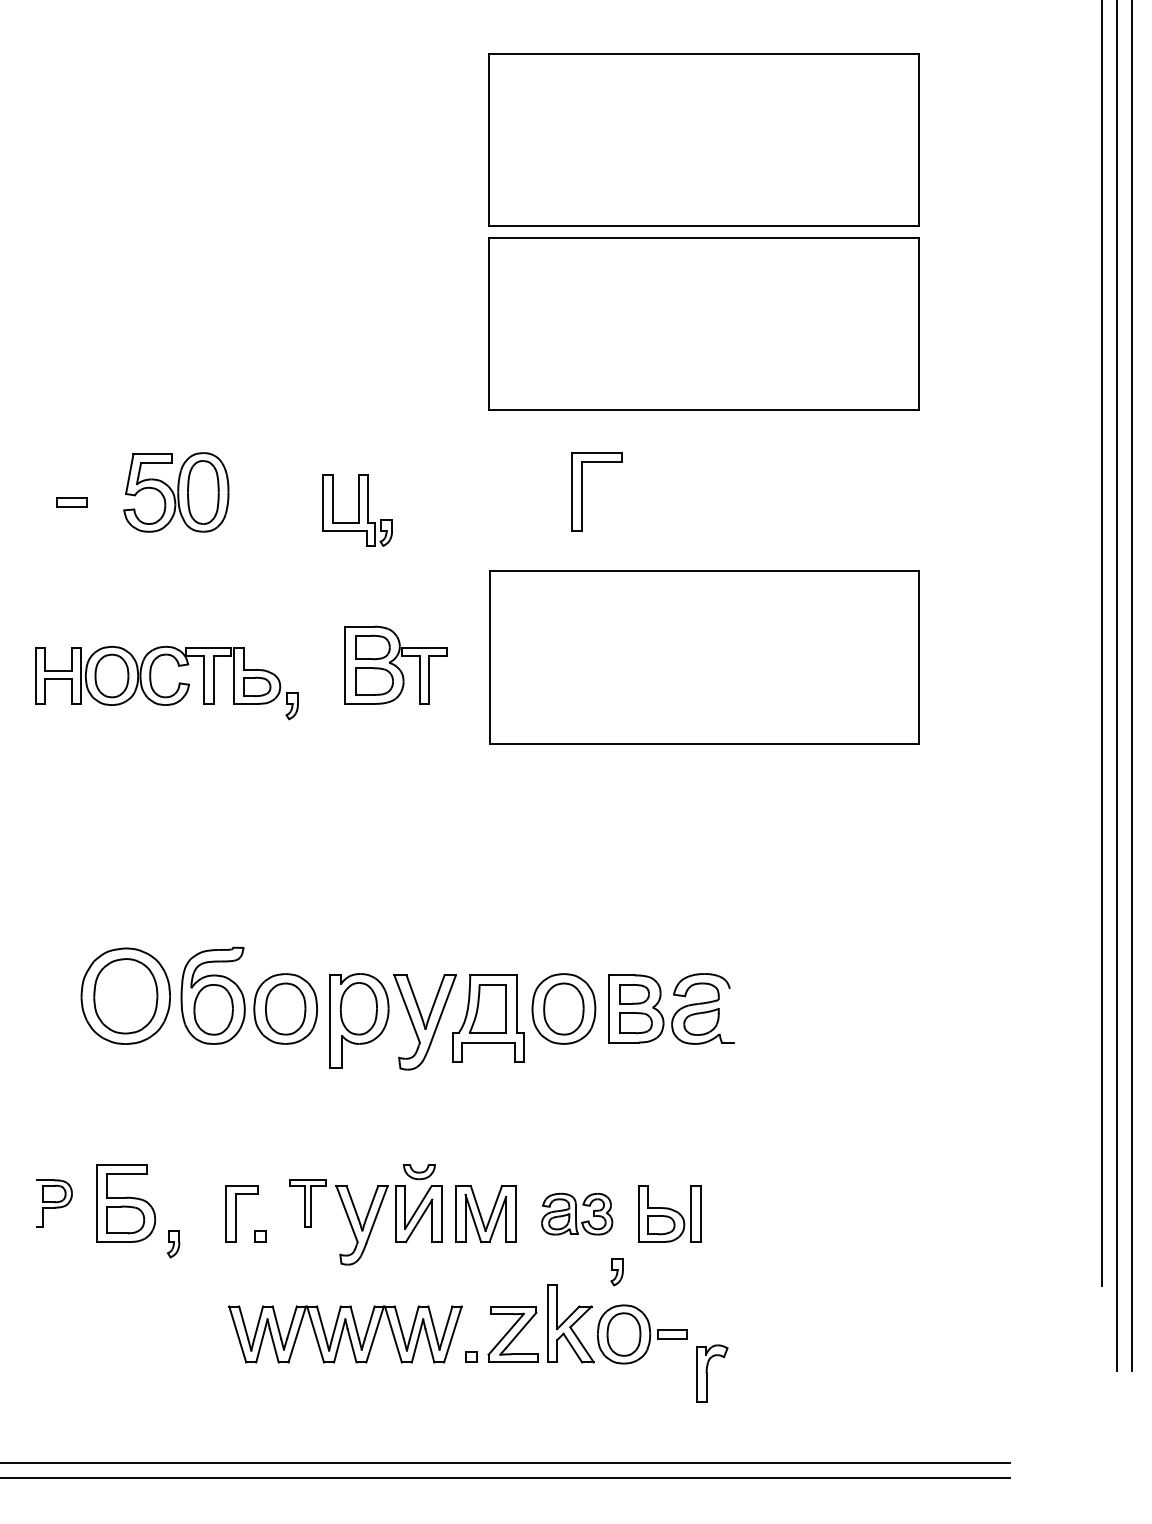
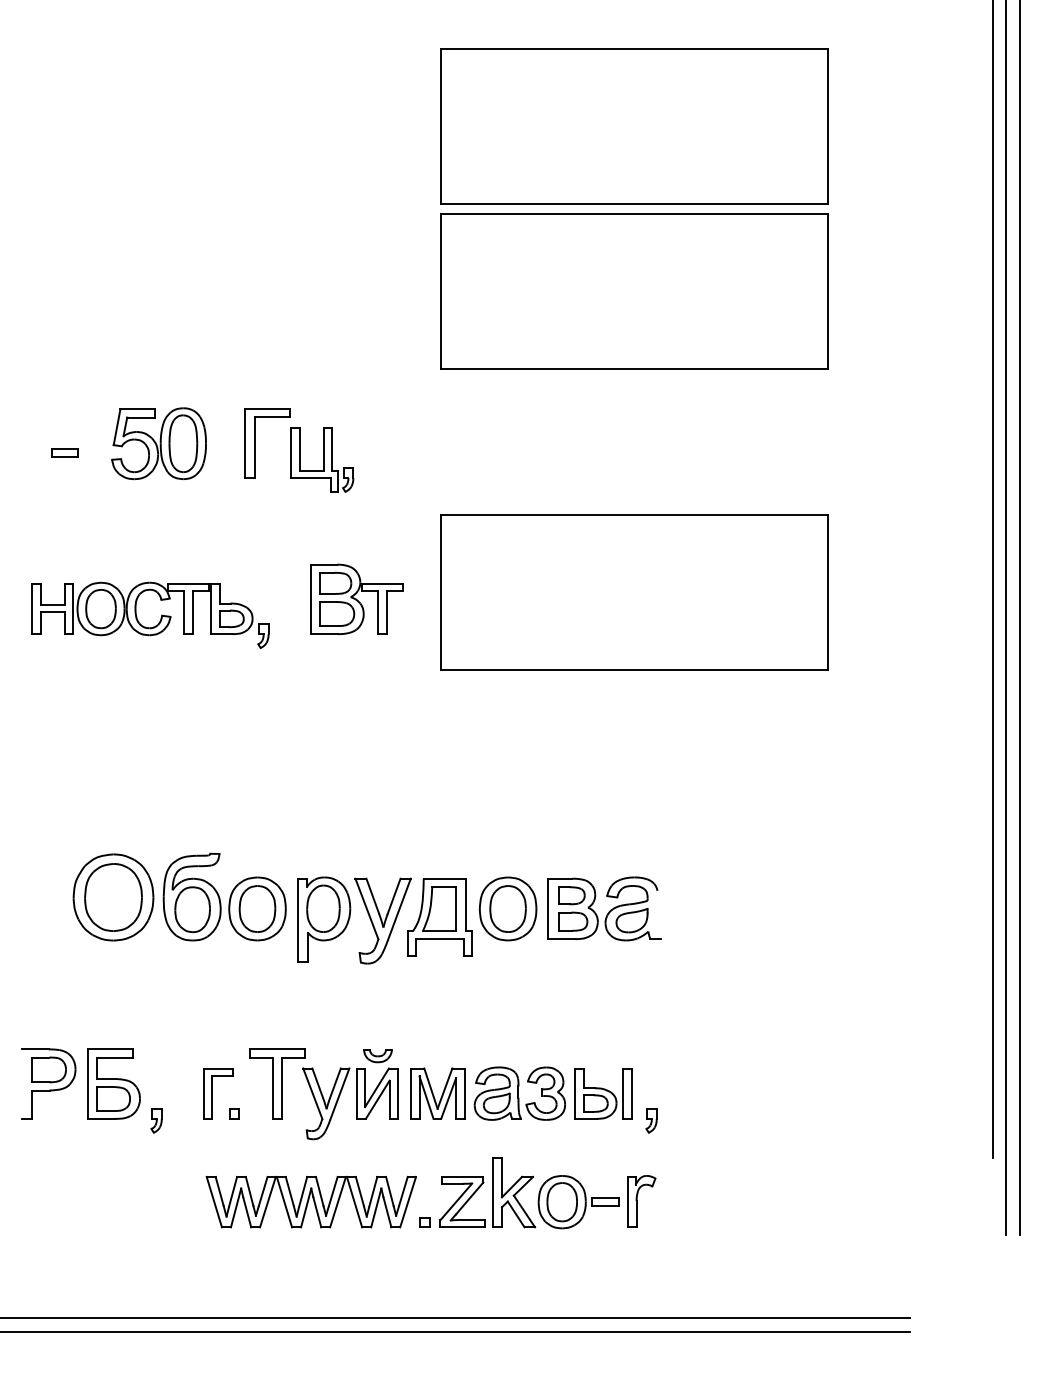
part: (582, 491) -> (254, 442), moved
part: (54, 1203) -> (49, 1084), size x1.67
part: (307, 1203) -> (277, 1084), size x1.67
part: (577, 1214) -> (520, 1094), size x1.43
part: (616, 1272) -> (650, 1121), moved
part: (712, 1373) -> (641, 1201), moved

